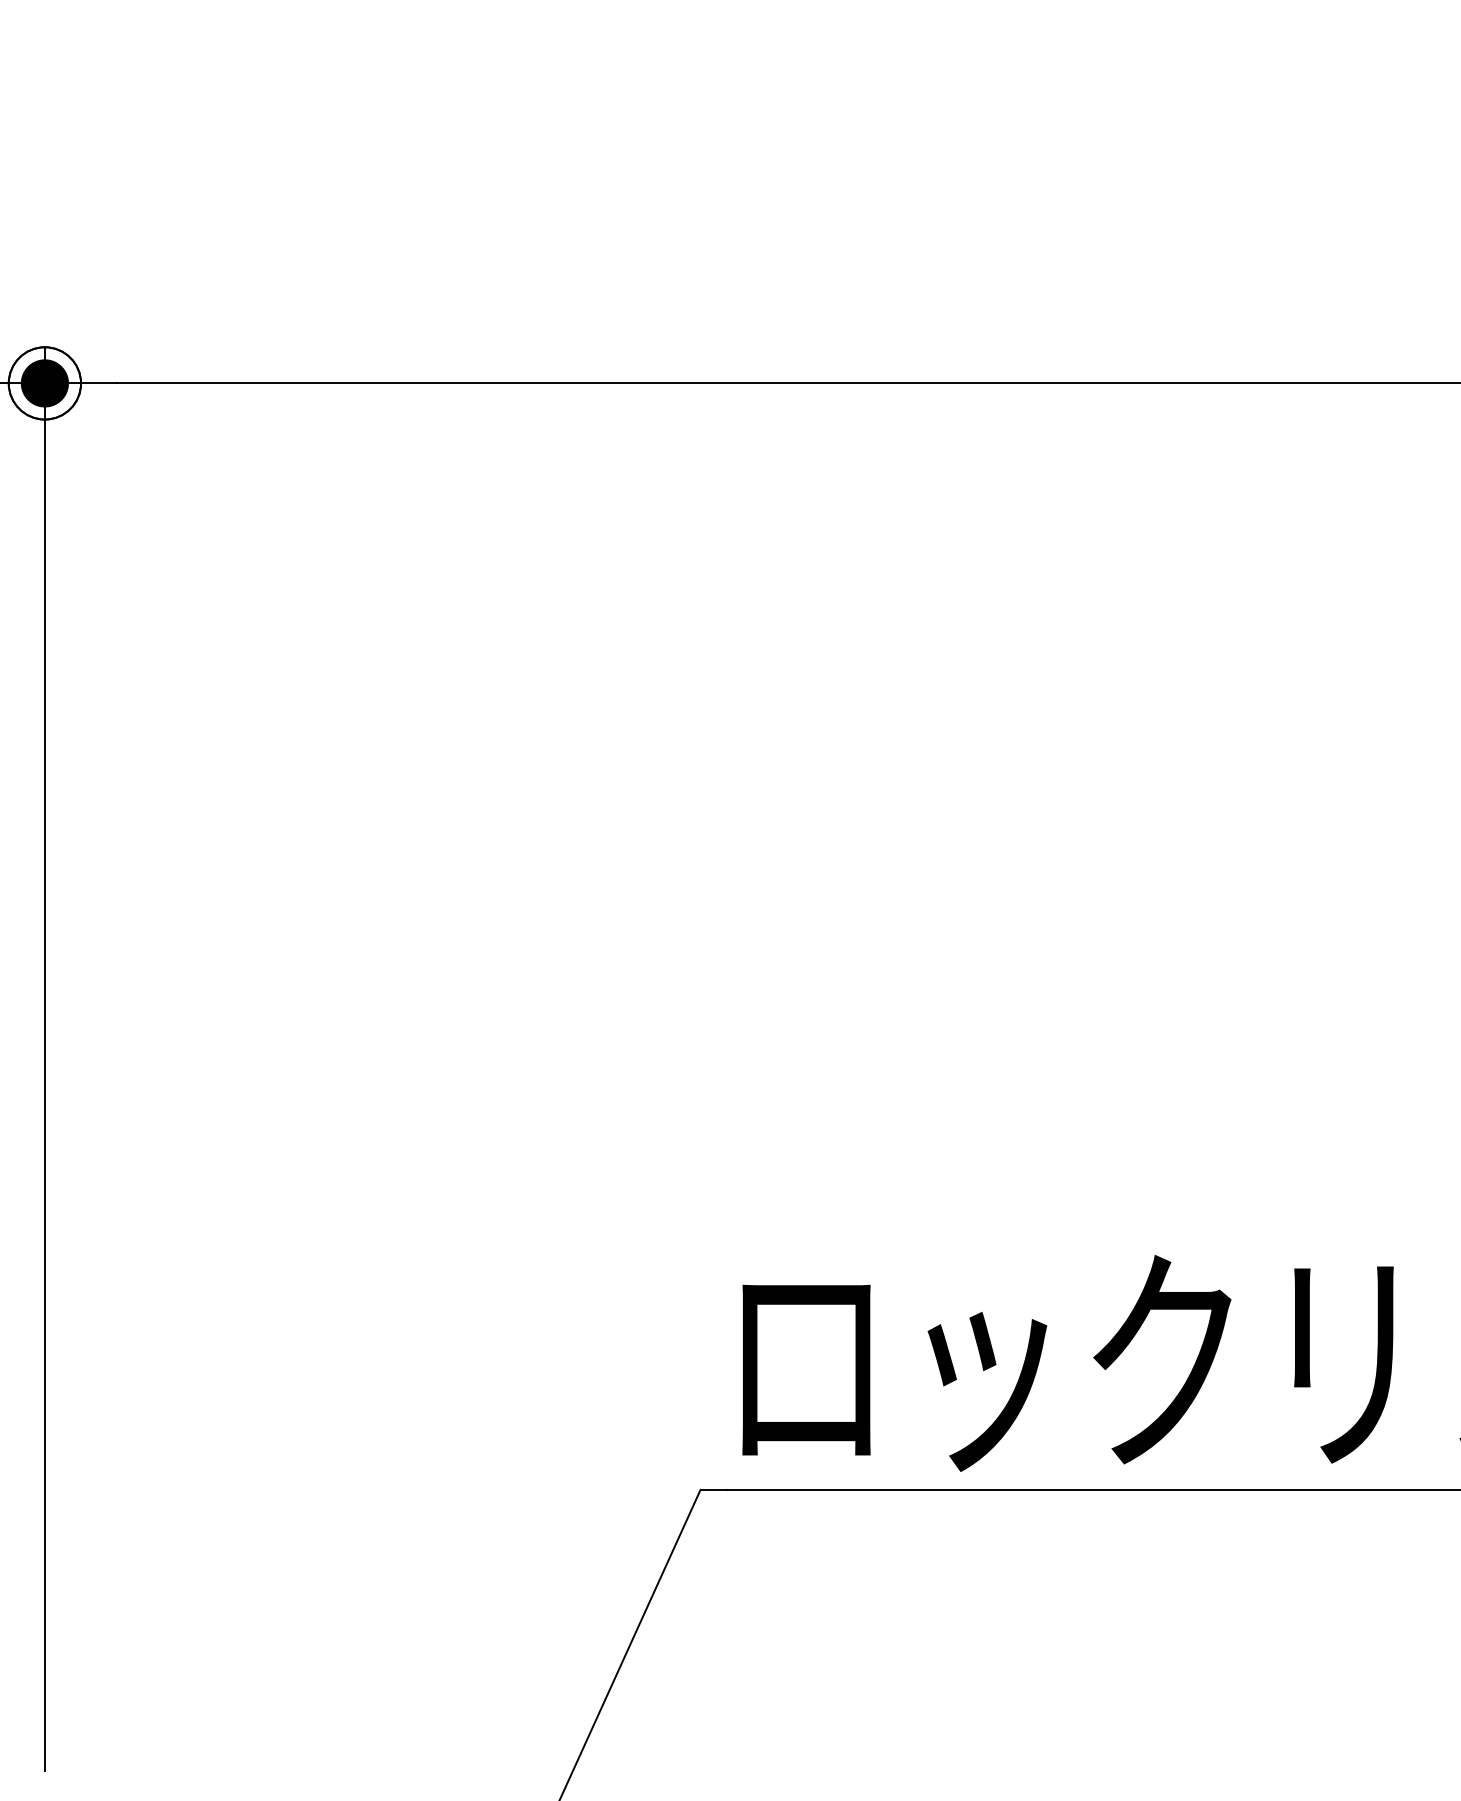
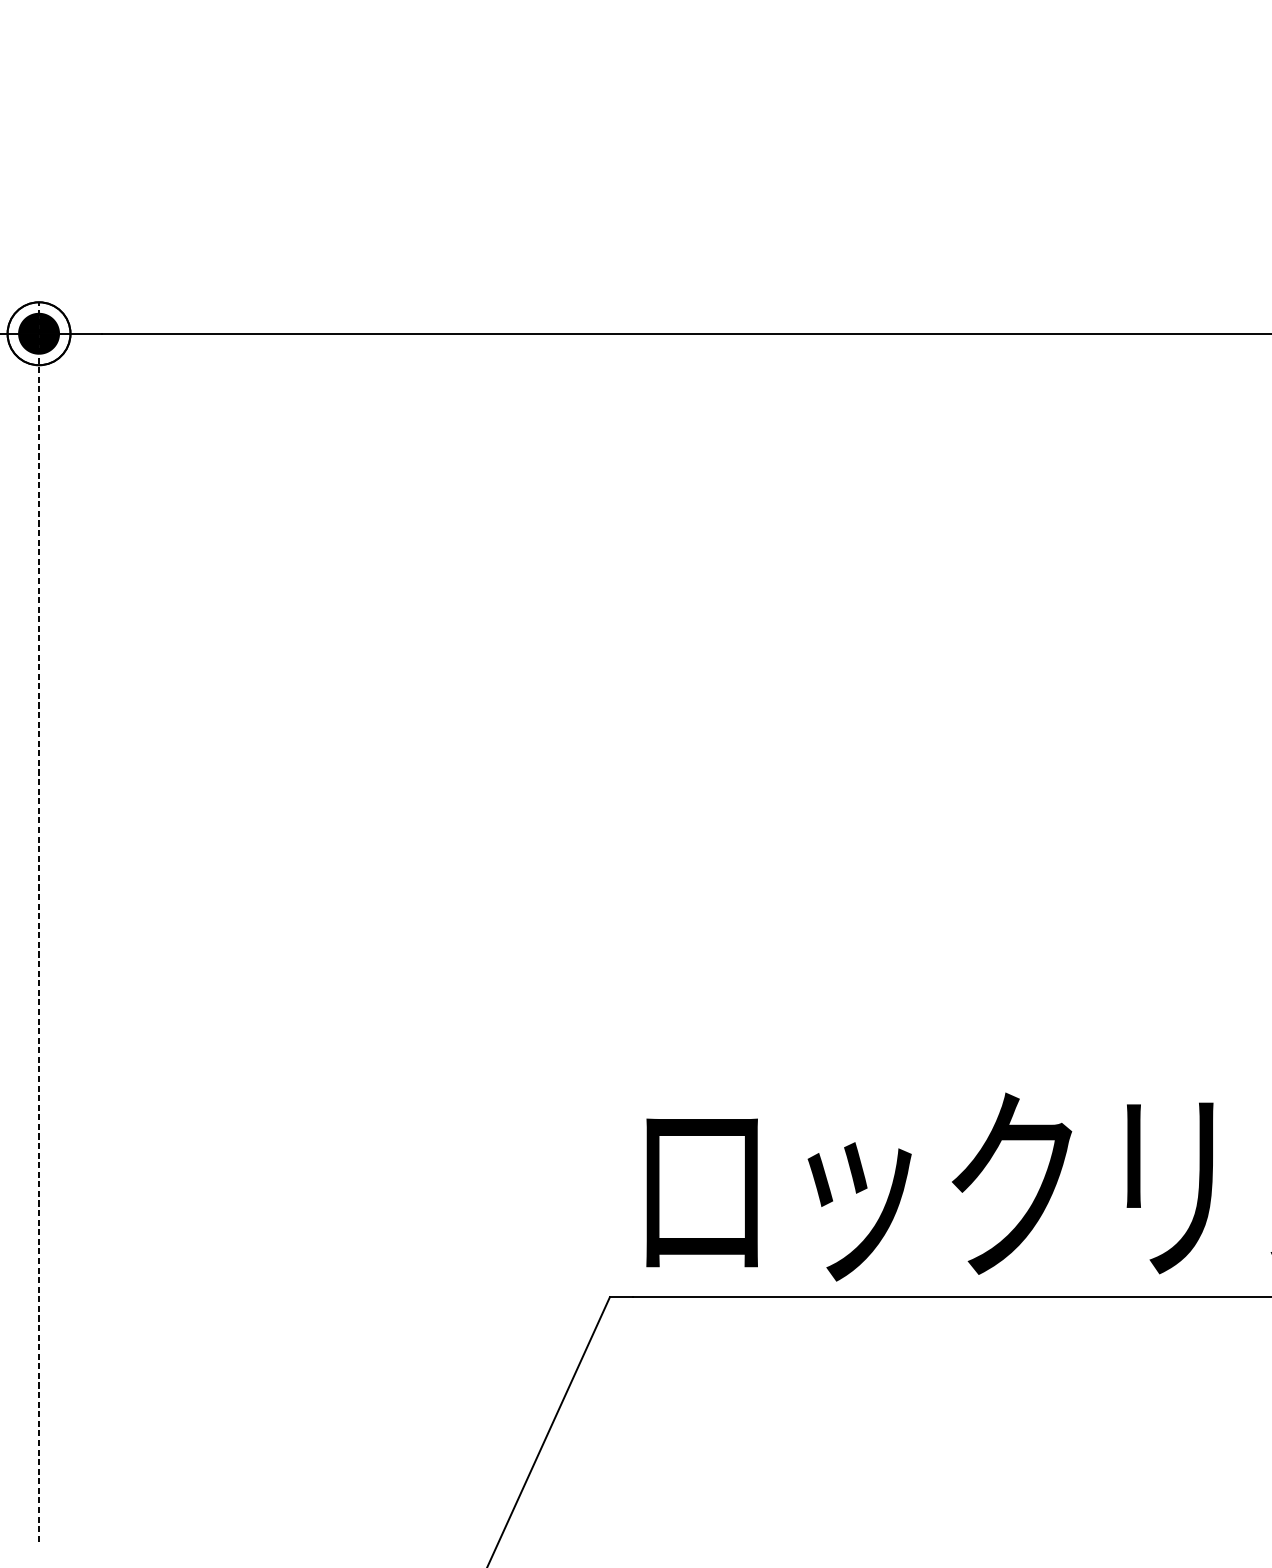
line: (44, 1059) -> (38, 922), solid -> dashed

